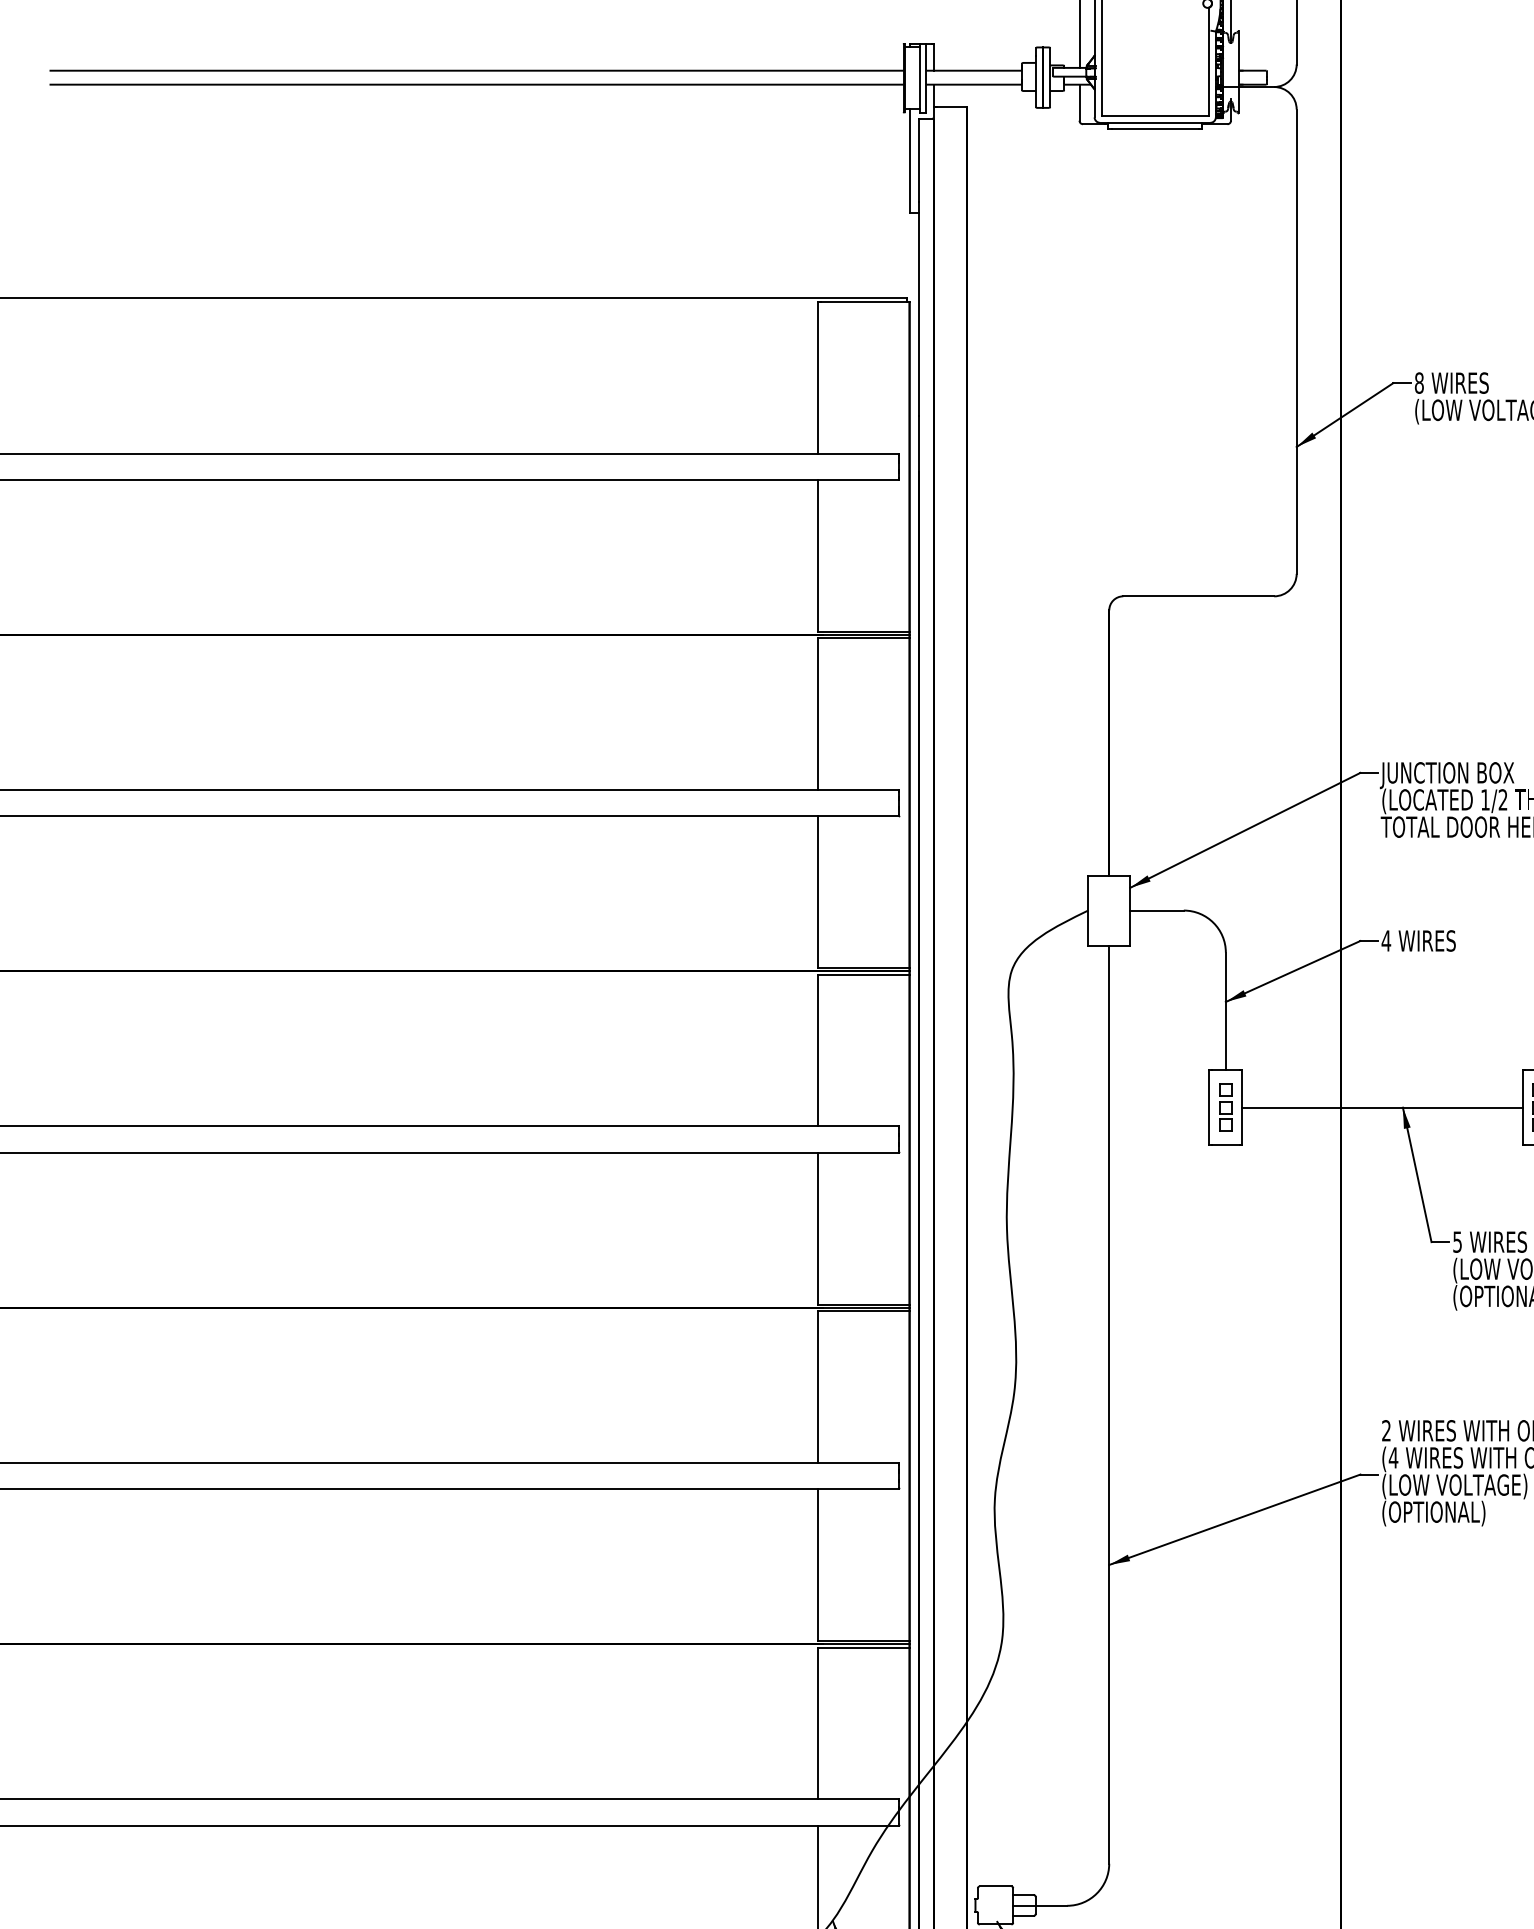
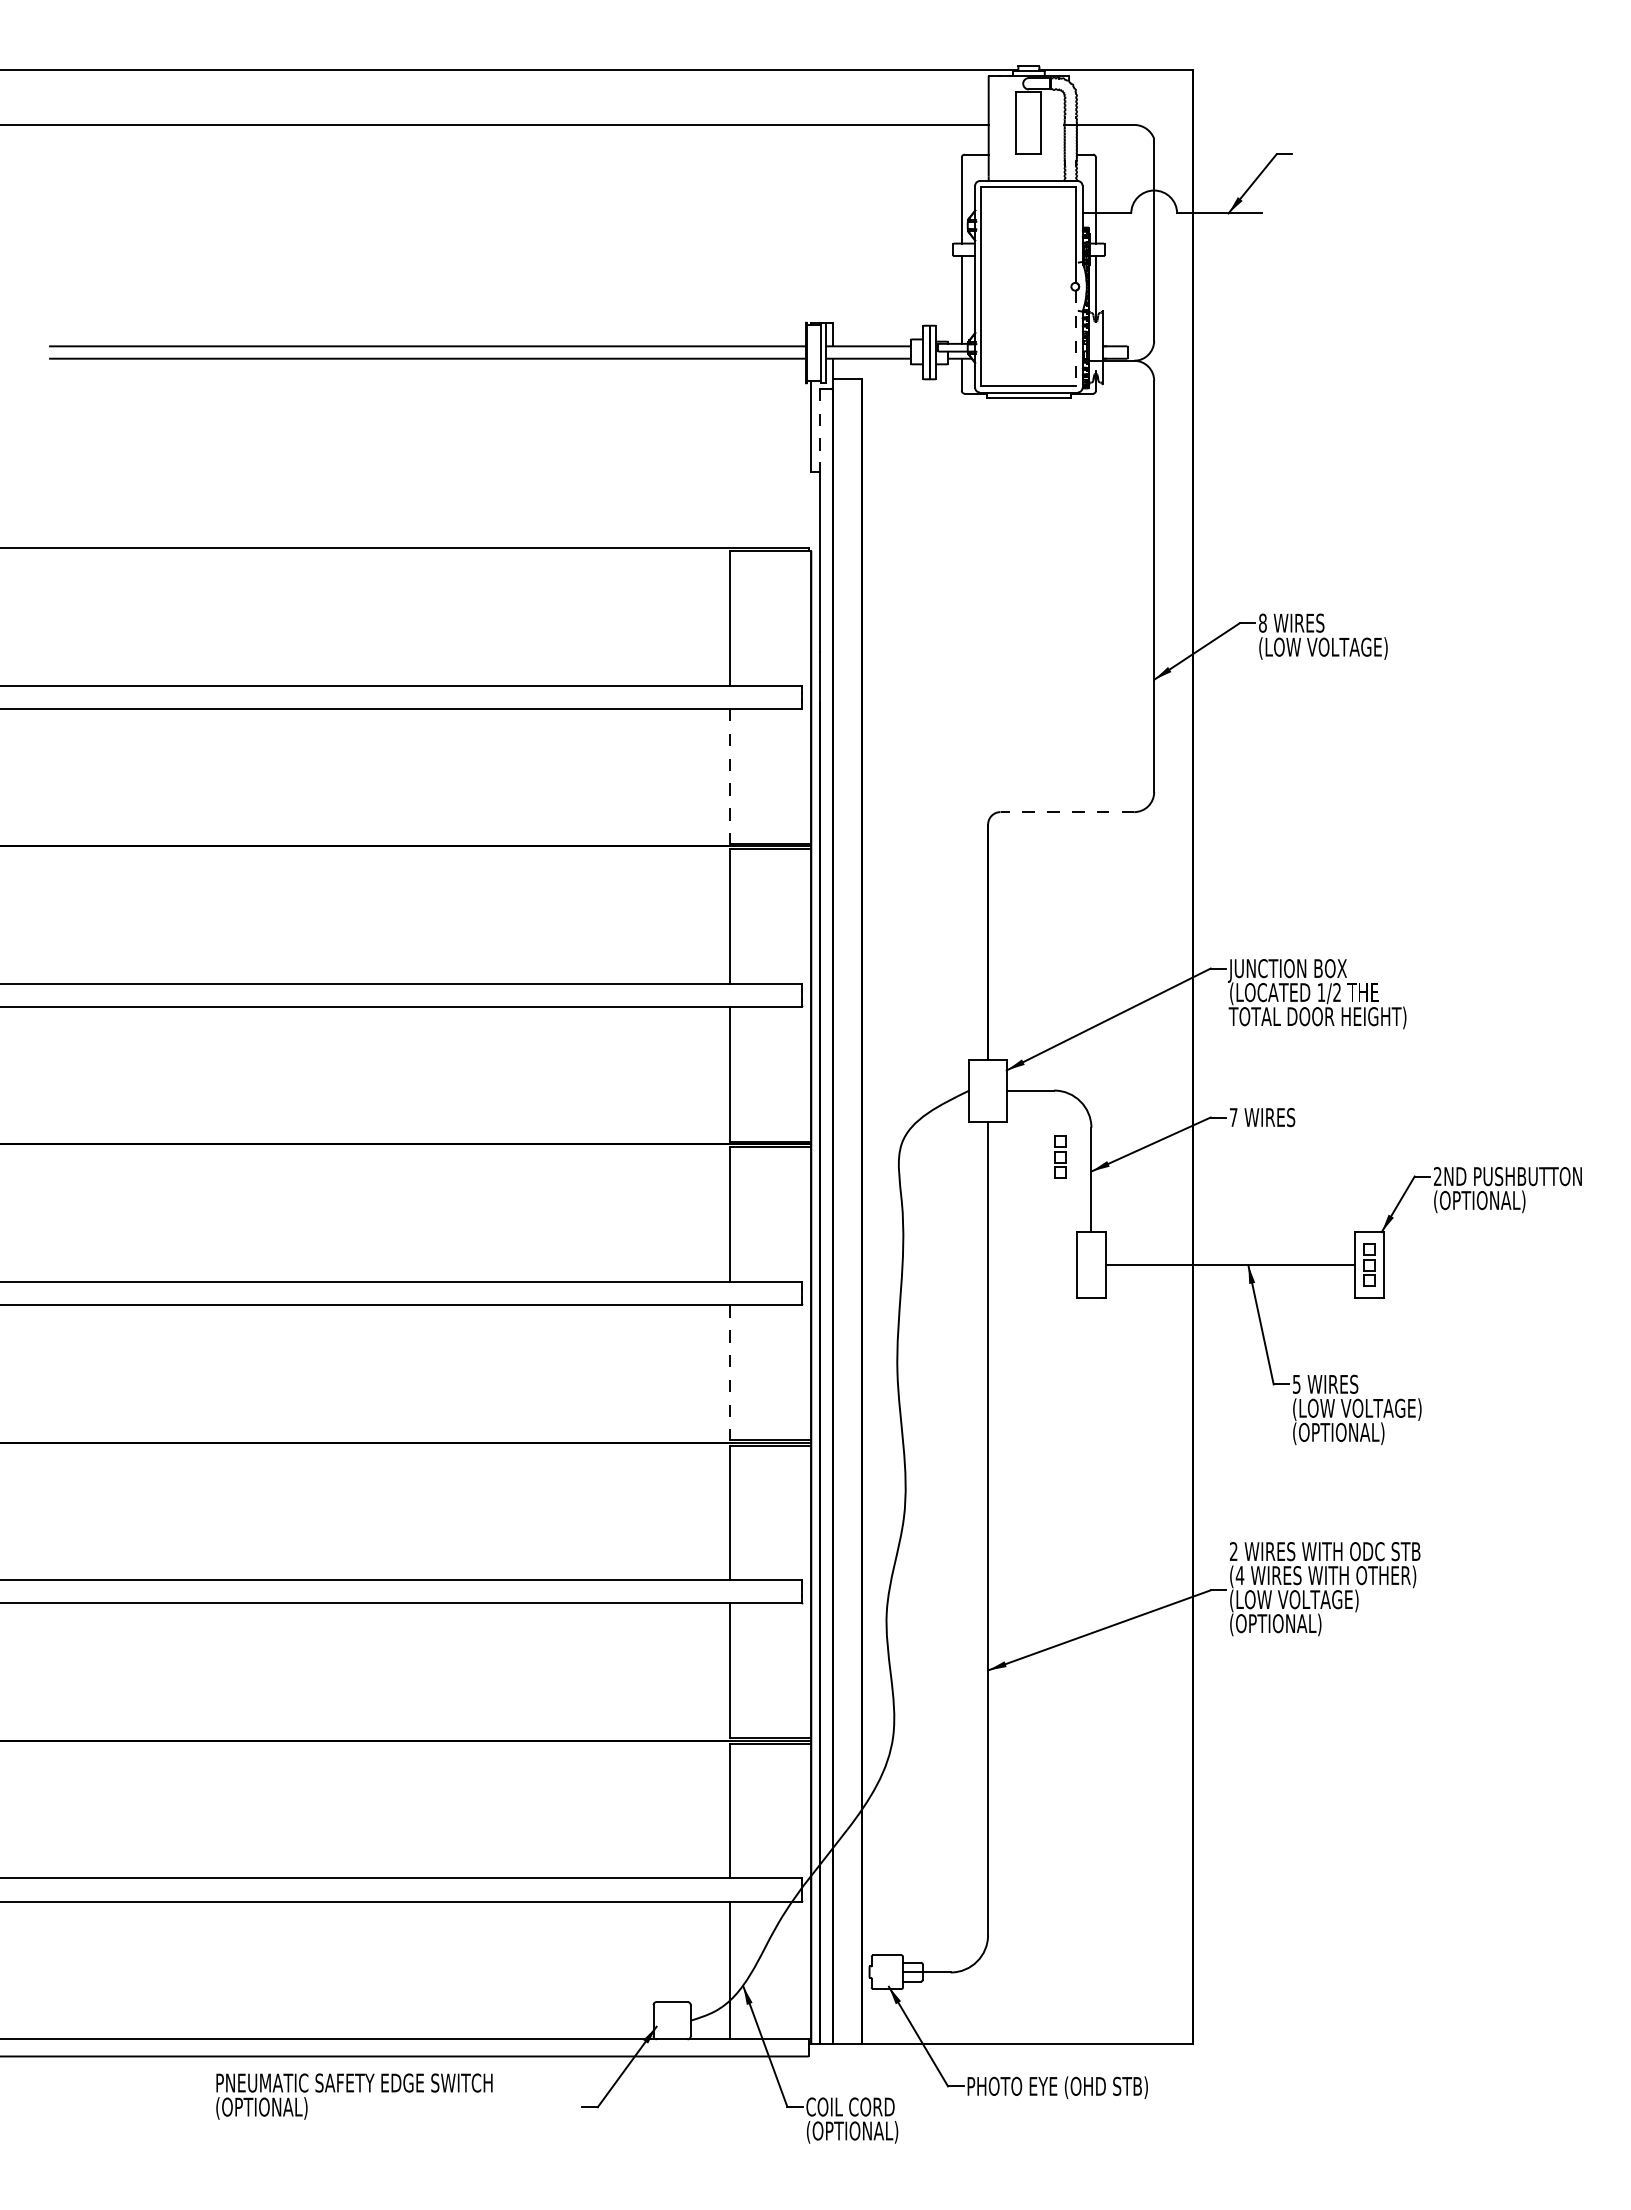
line: (1209, 61) -> (1076, 338), solid -> dashed
line: (918, 161) -> (819, 426), solid -> dashed
line: (818, 556) -> (730, 776), solid -> dashed
line: (1198, 596) -> (1067, 812), solid -> dashed
text: (1386, 940) -> (1233, 1117), 4 -> 7
part: (1225, 1106) -> (1060, 1156), moved
line: (818, 1229) -> (730, 1373), solid -> dashed

